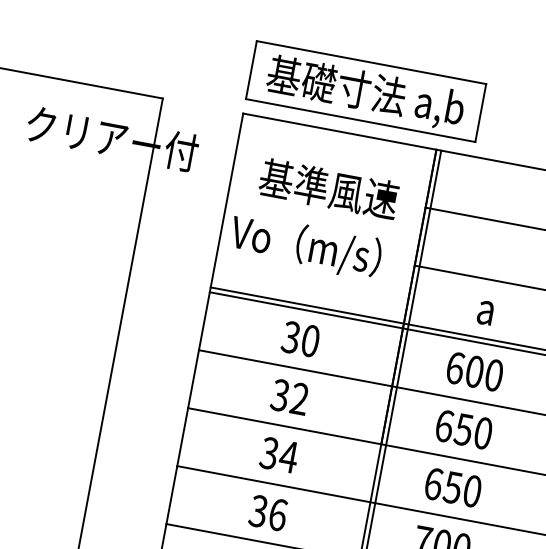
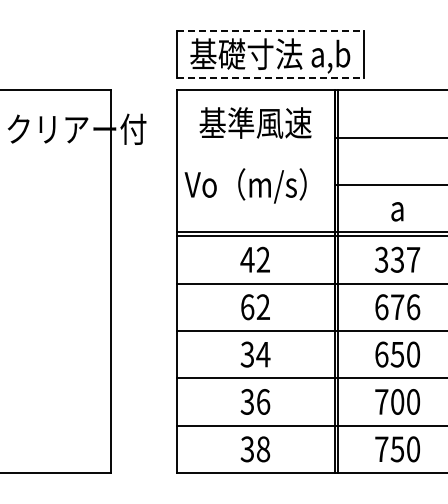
line: (371, 62) -> (270, 30), solid -> dashed
line: (360, 120) -> (270, 78), solid -> dashed
text: (329, 188) -> (255, 122), moved
text: (299, 338) -> (254, 259), 30 -> 42
text: (474, 371) -> (397, 259), 600 -> 337
text: (280, 395) -> (247, 307), 32 -> 62
text: (473, 431) -> (405, 307), 650 -> 676

